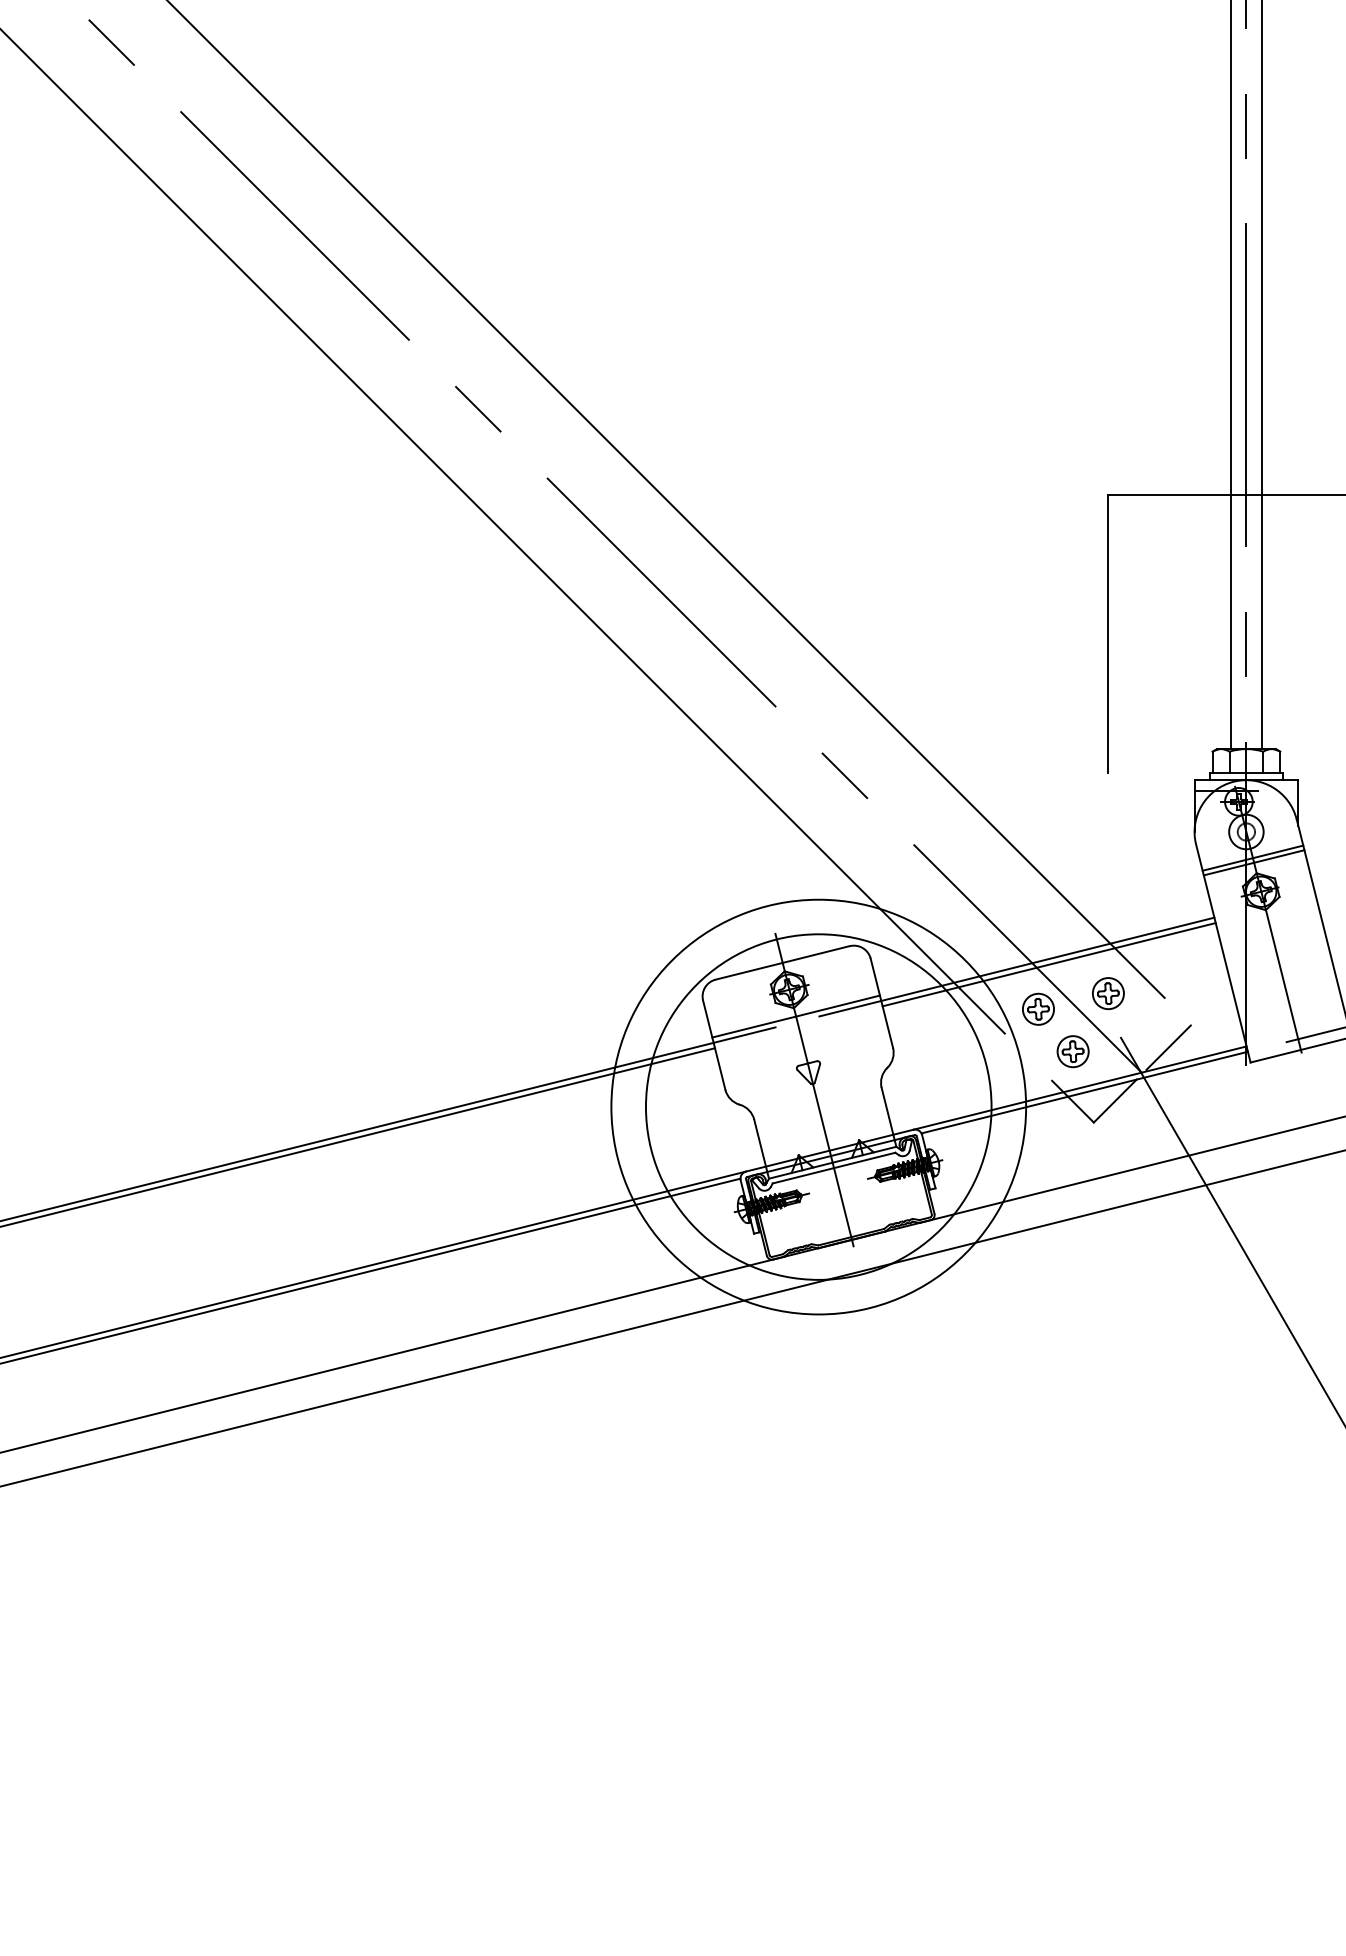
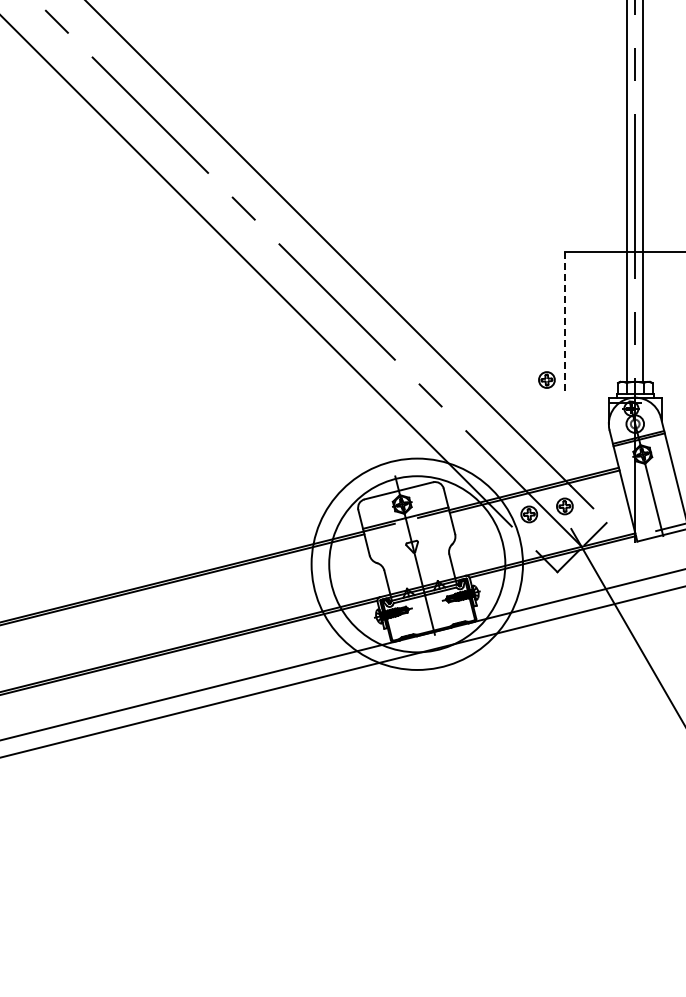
line: (1107, 634) -> (564, 323), solid -> dashed
part: (1072, 1050) -> (546, 379), moved

